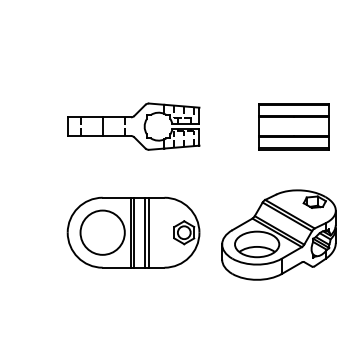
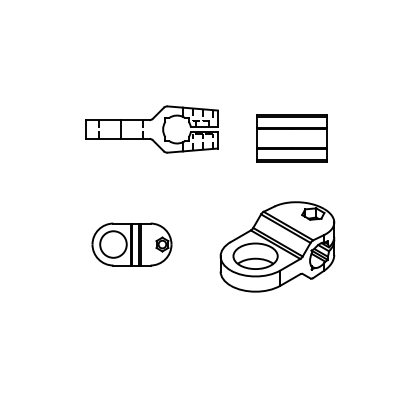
part: (133, 126) -> (151, 129), moved
part: (133, 232) -> (131, 244), size x0.6

